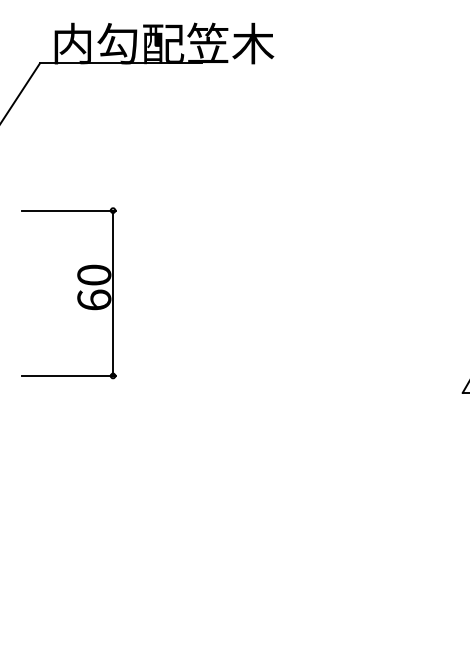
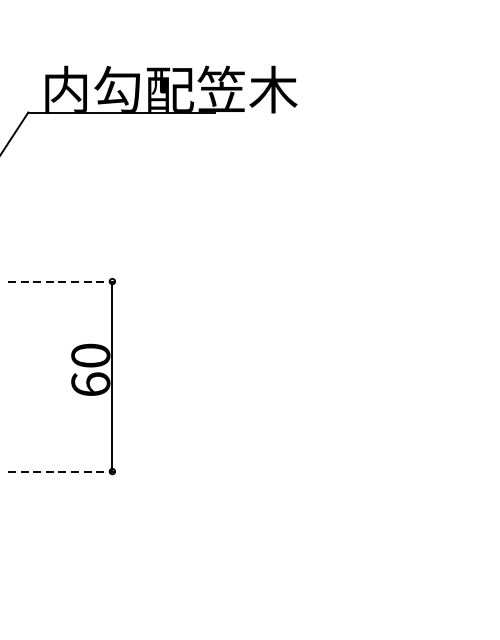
line: (68, 210) -> (61, 281), solid -> dashed
line: (68, 375) -> (61, 471), solid -> dashed

